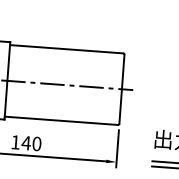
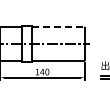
line: (68, 49) -> (58, 27), solid -> dashed

